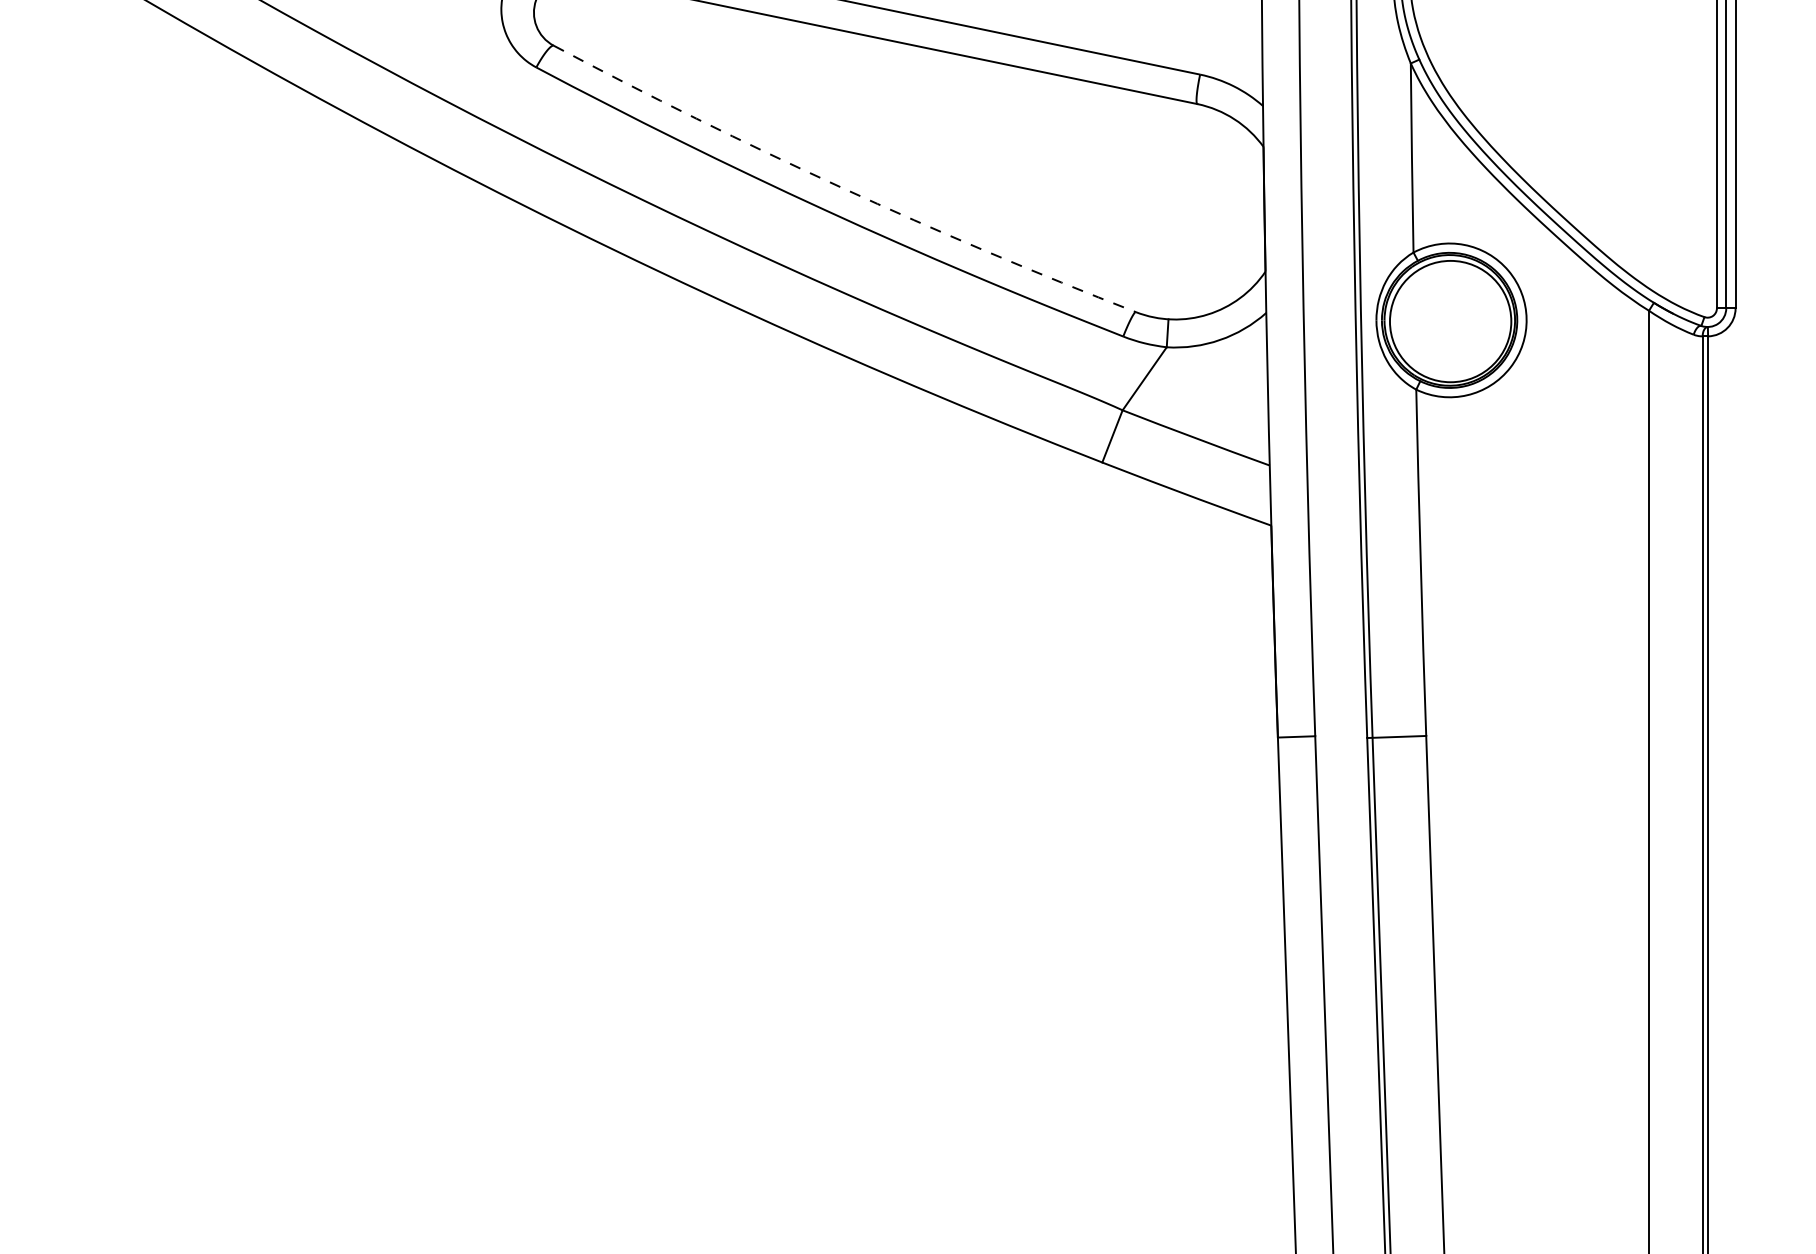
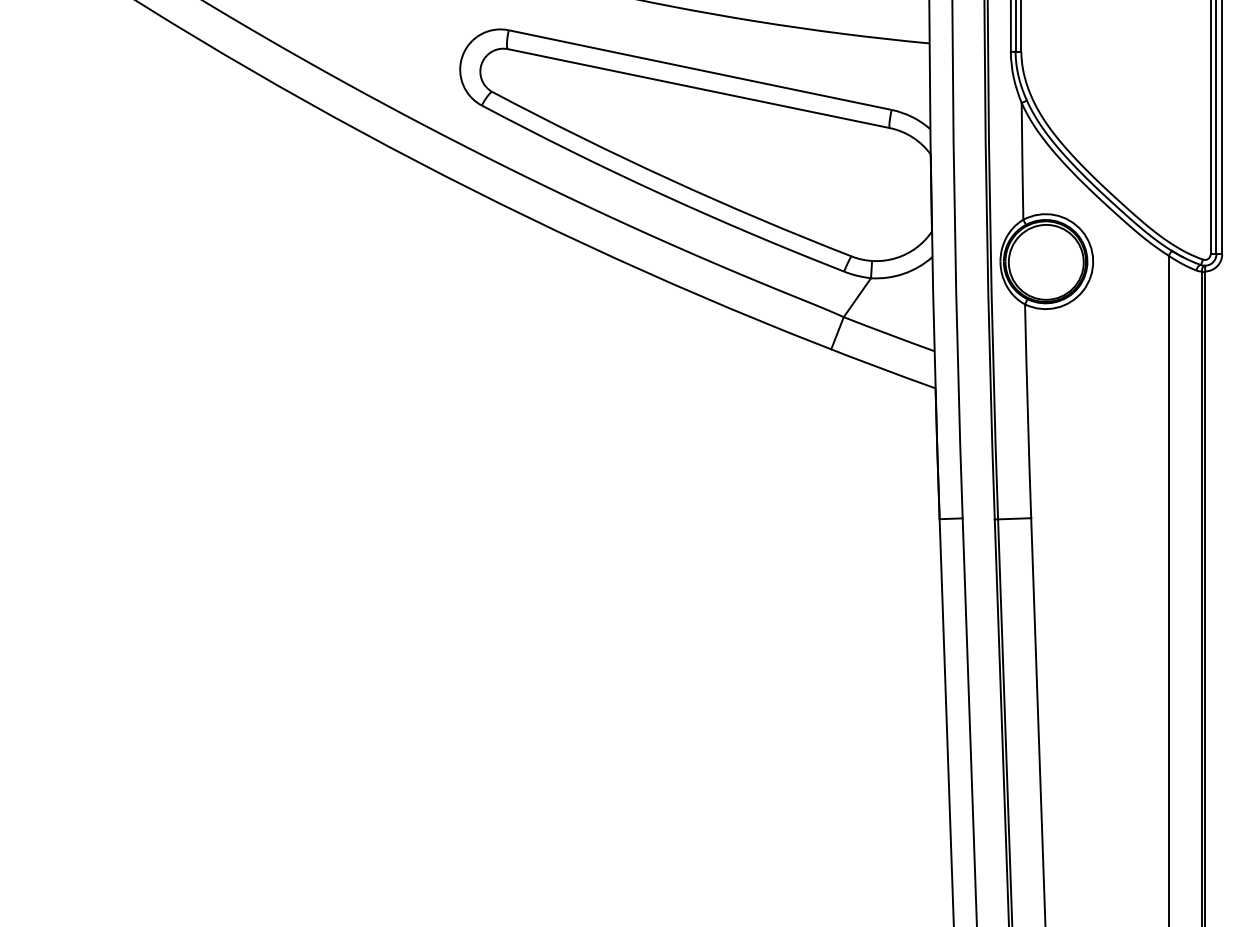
arc: (840, 187) -> (669, 179), dashed -> solid

